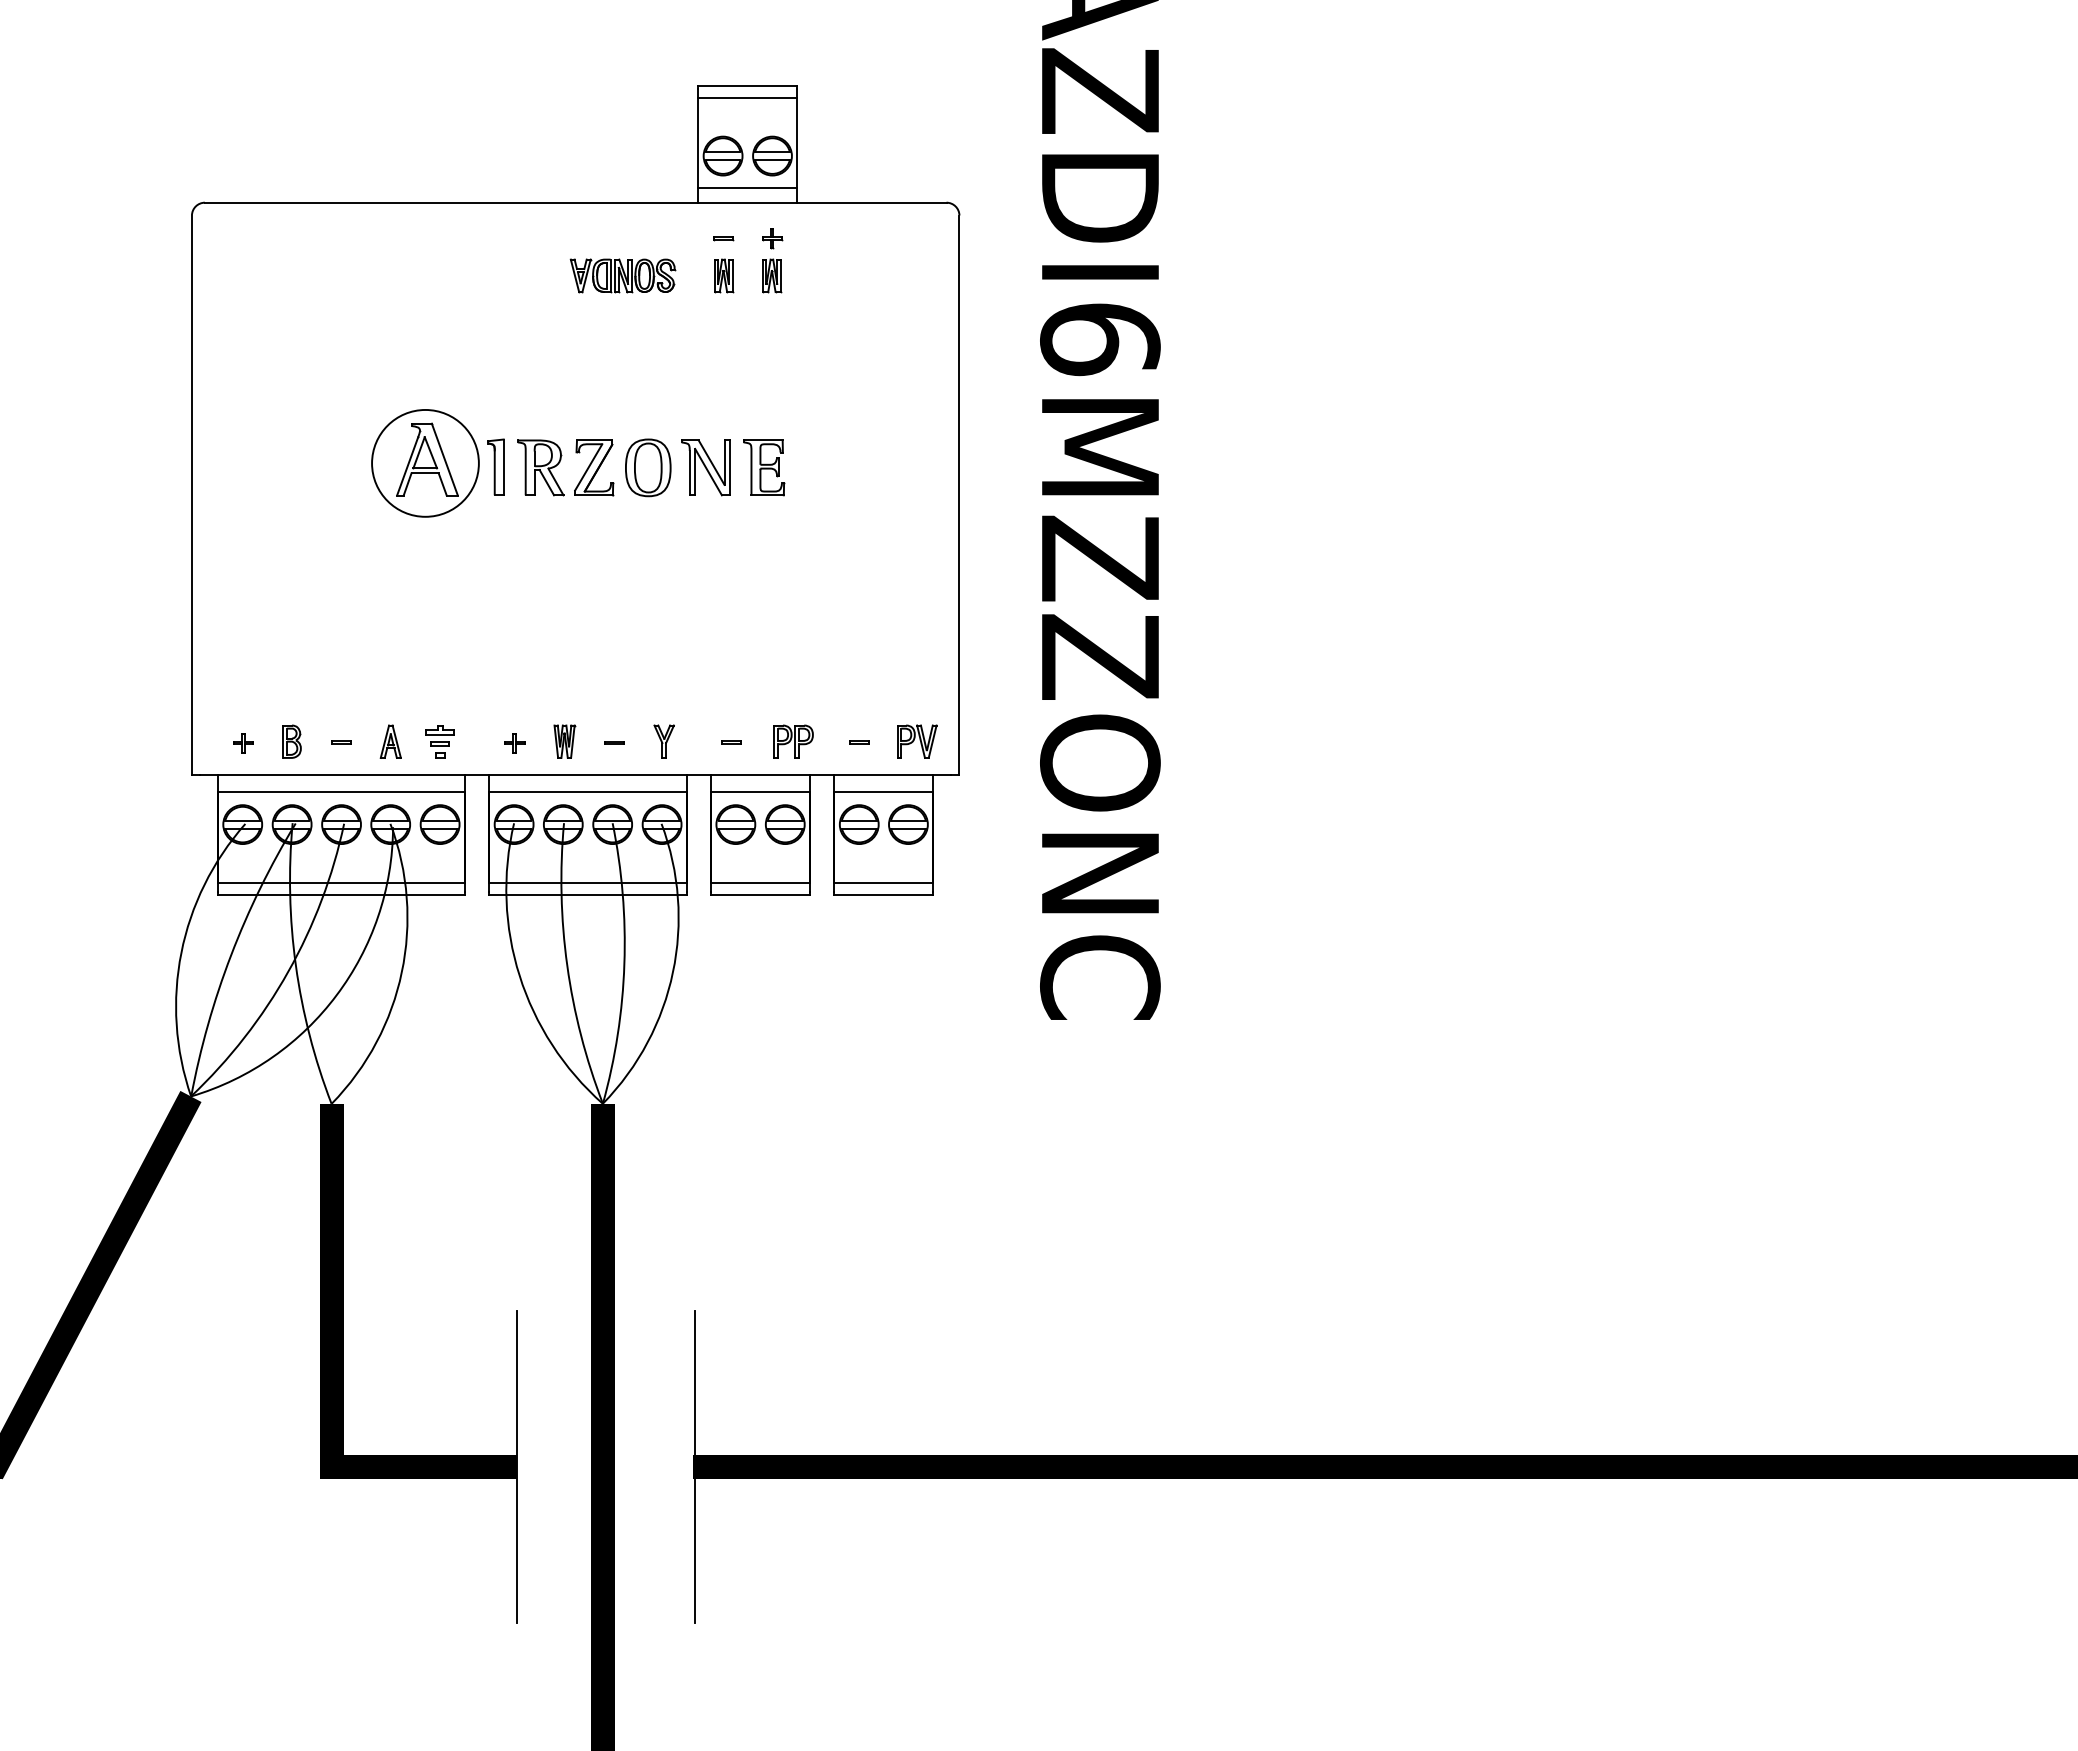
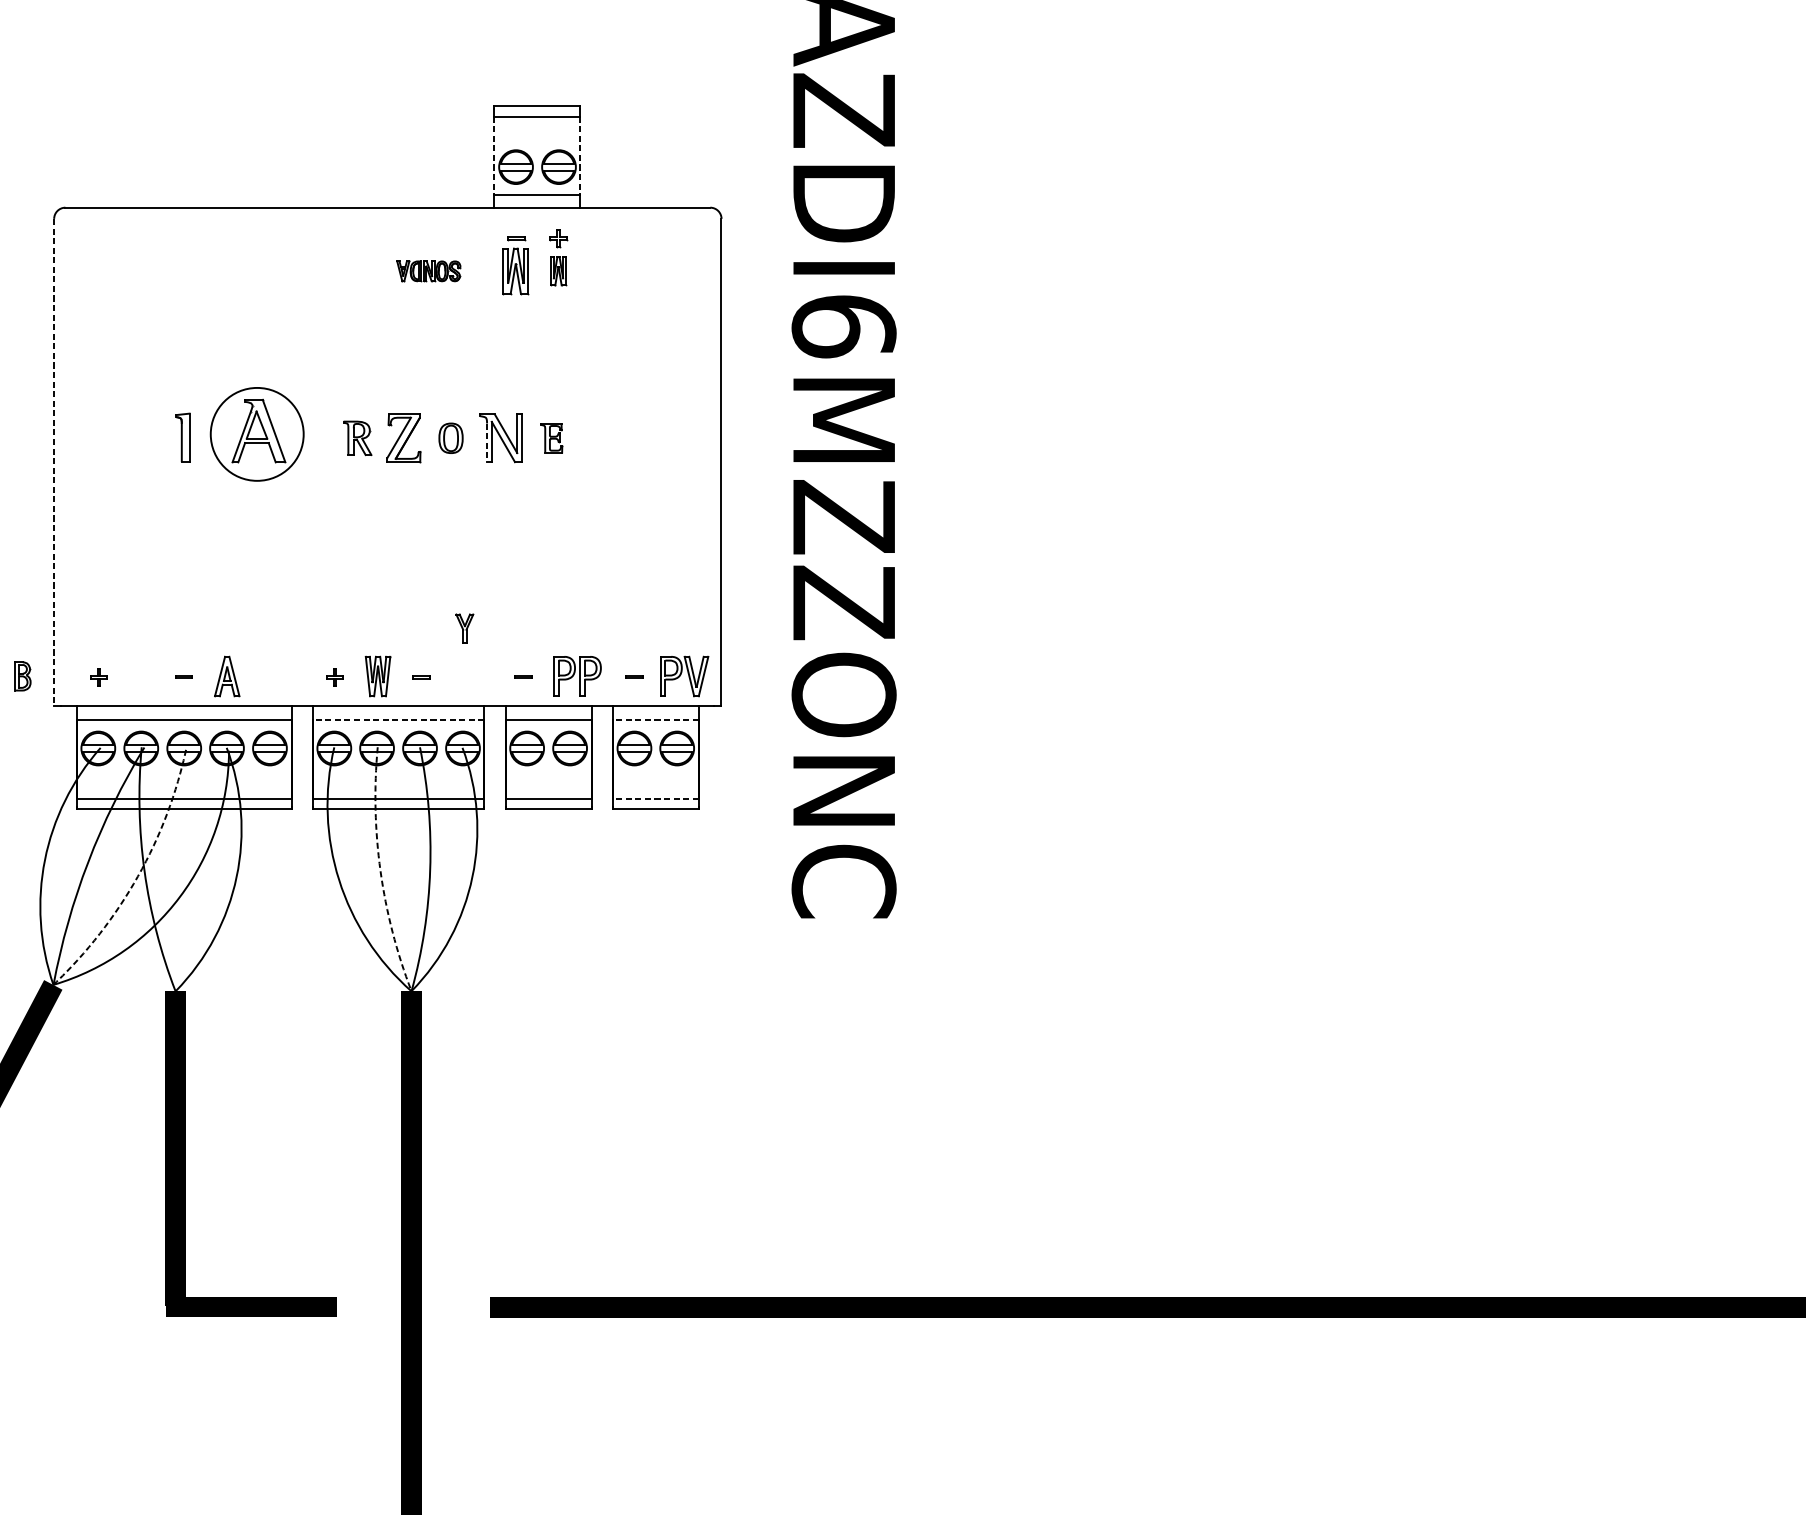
line: (698, 143) -> (494, 156), solid -> dashed
line: (797, 143) -> (580, 156), solid -> dashed
part: (622, 275) -> (428, 271), size x0.7
part: (724, 275) -> (517, 271), size x1.6
part: (495, 466) -> (182, 437), moved
part: (540, 467) -> (357, 437), size x0.7
part: (648, 467) -> (451, 437), size x0.6
part: (764, 467) -> (552, 437), size x0.6
line: (689, 473) -> (486, 443), solid -> dashed
line: (191, 495) -> (53, 462), solid -> dashed
part: (291, 741) -> (22, 676), moved
part: (390, 741) -> (226, 676), size x1.4
part: (439, 741) -> (269, 676), removed
part: (564, 741) -> (378, 676), size x1.4
part: (663, 741) -> (464, 628), moved
part: (793, 741) -> (577, 676), size x1.4
part: (917, 741) -> (685, 676), size x1.4
line: (588, 792) -> (398, 720), solid -> dashed
line: (883, 792) -> (655, 720), solid -> dashed
line: (883, 883) -> (655, 799), solid -> dashed
arc: (567, 965) -> (380, 871), solid -> dashed
arc: (288, 971) -> (138, 876), solid -> dashed
line: (516, 1466) -> (336, 1306), removed
line: (694, 1466) -> (491, 1306), removed

